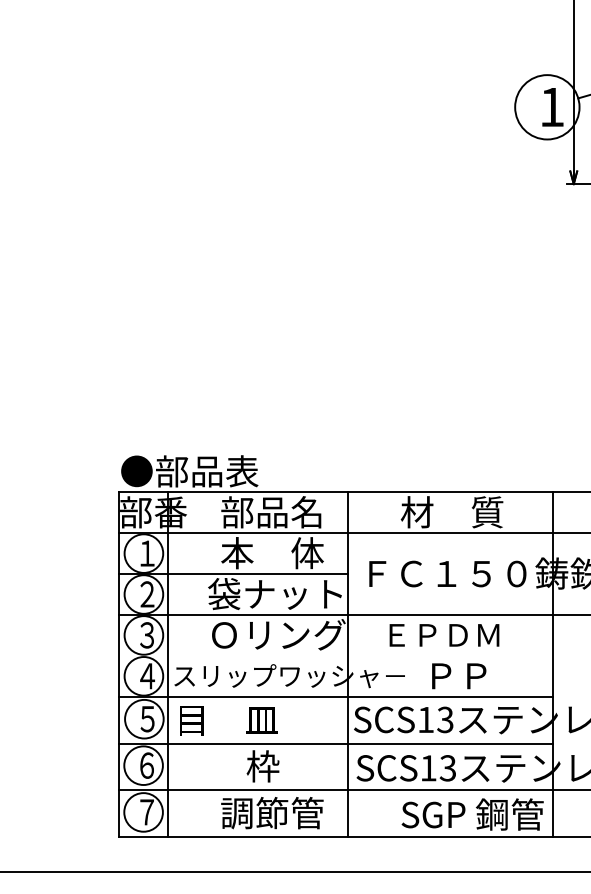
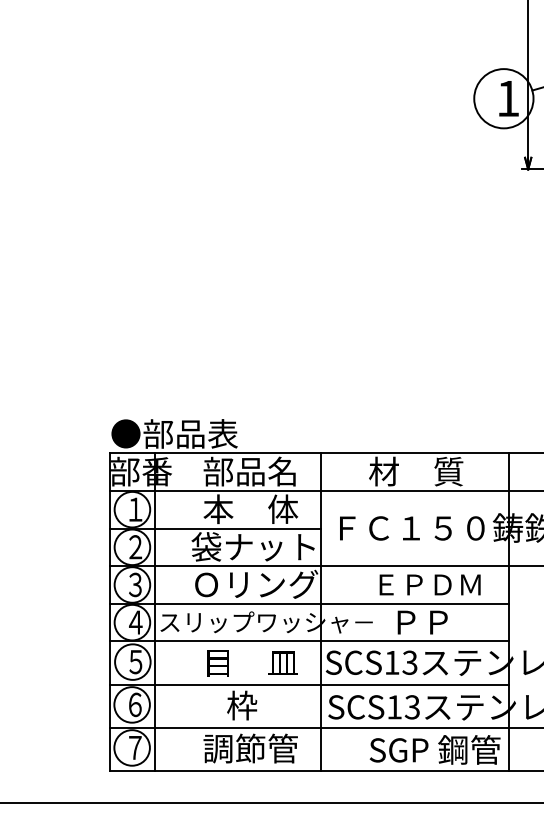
text: (443, 634) -> (429, 584), moved
line: (335, 655) -> (308, 603), added
text: (228, 720) -> (252, 663), moved

